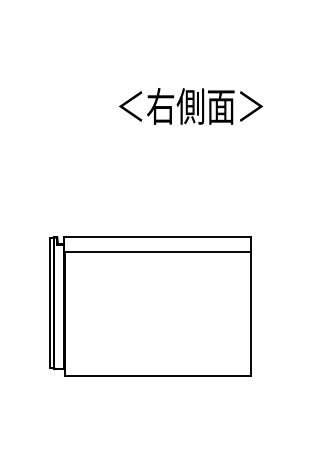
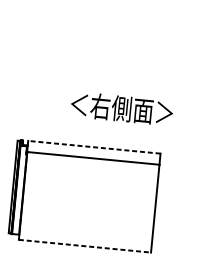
text: (191, 106) -> (122, 108), moved
line: (157, 236) -> (94, 147), solid -> dashed
line: (158, 376) -> (85, 246), solid -> dashed

